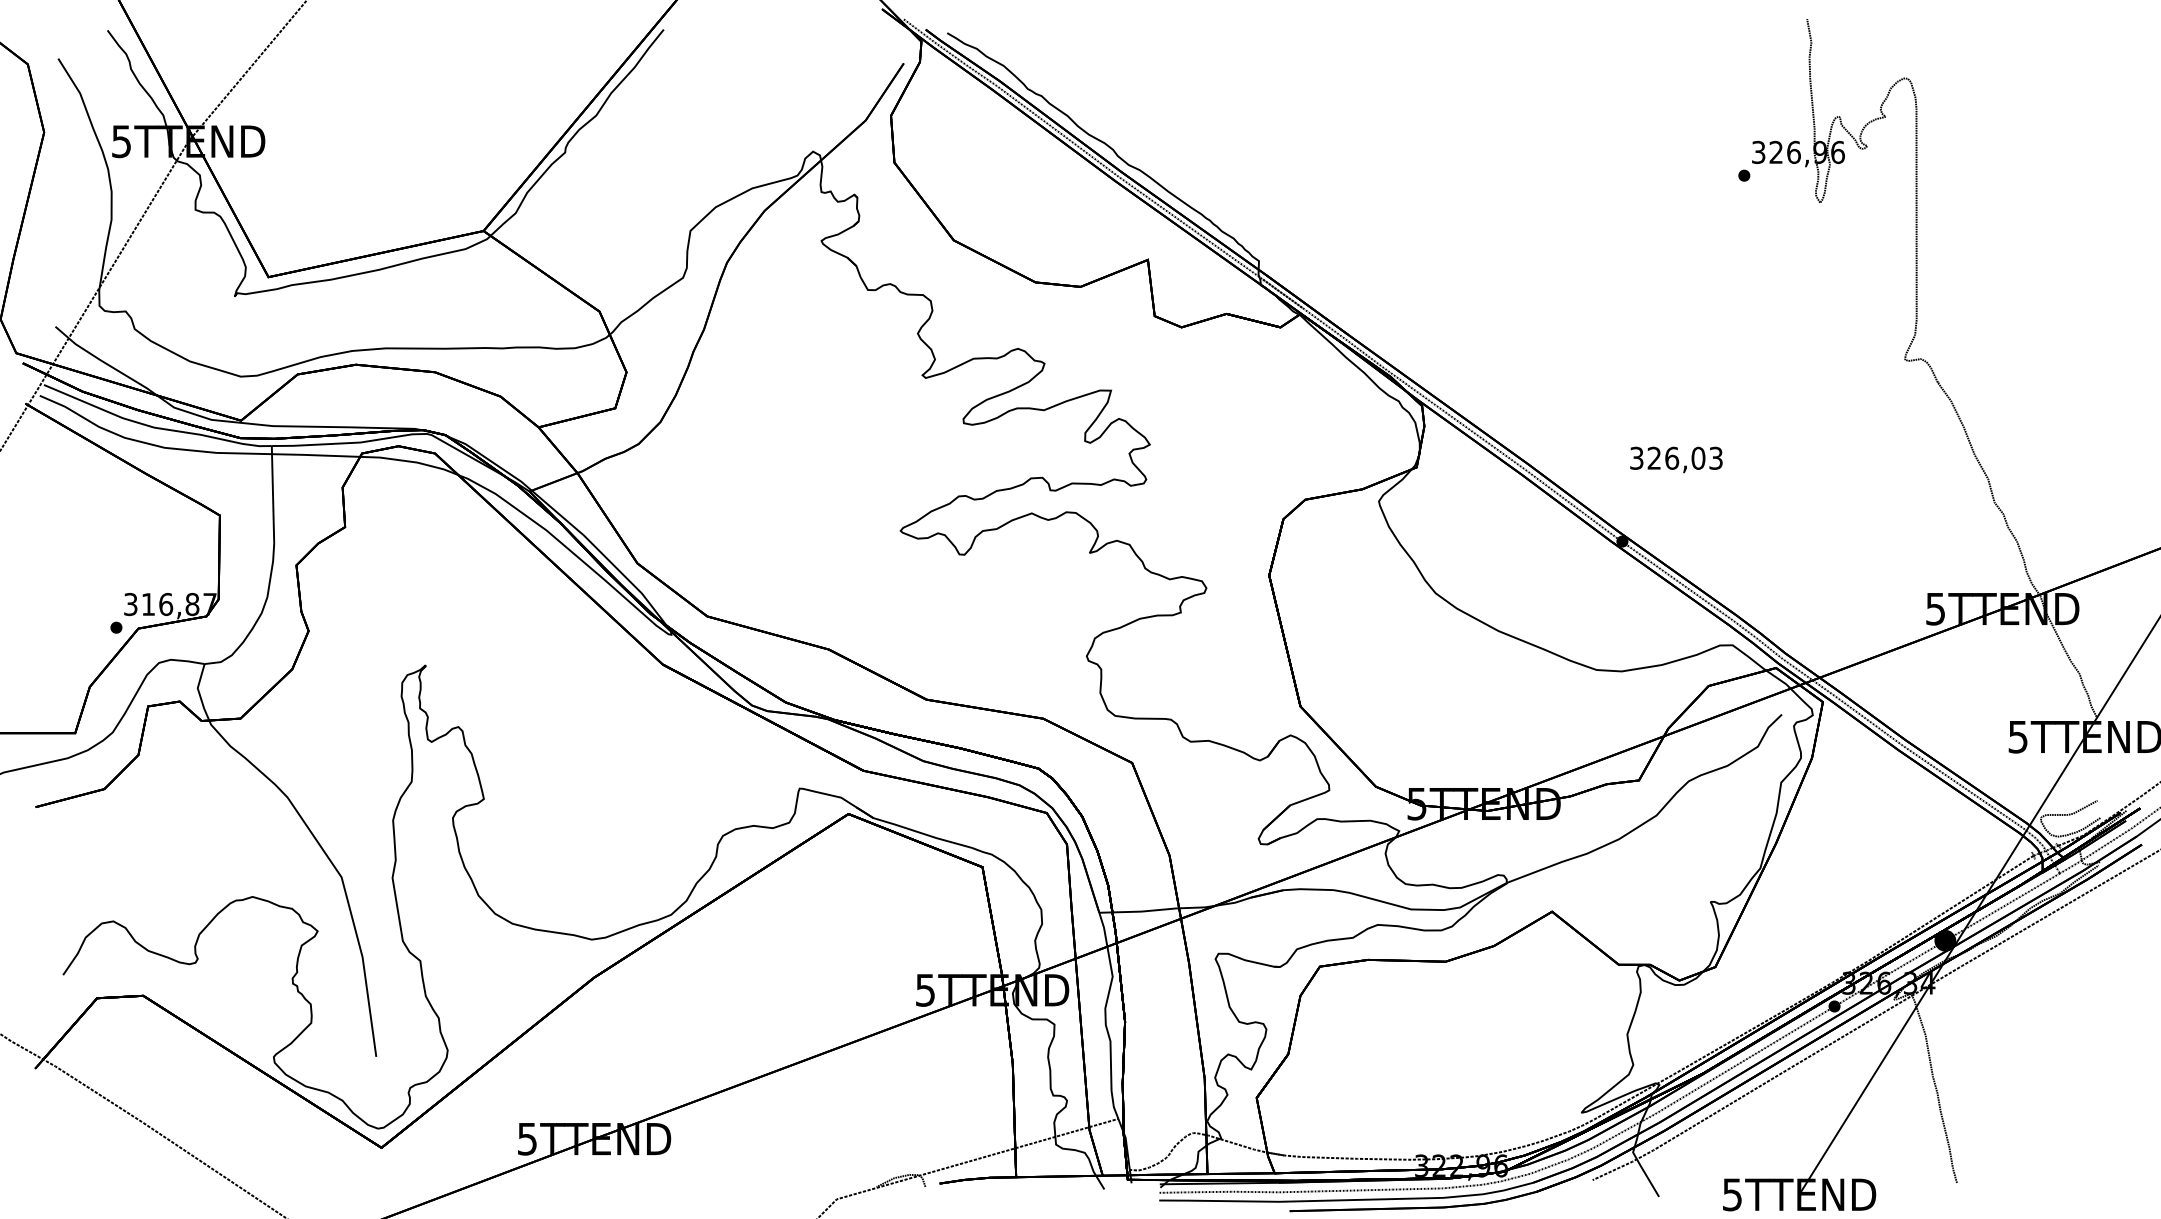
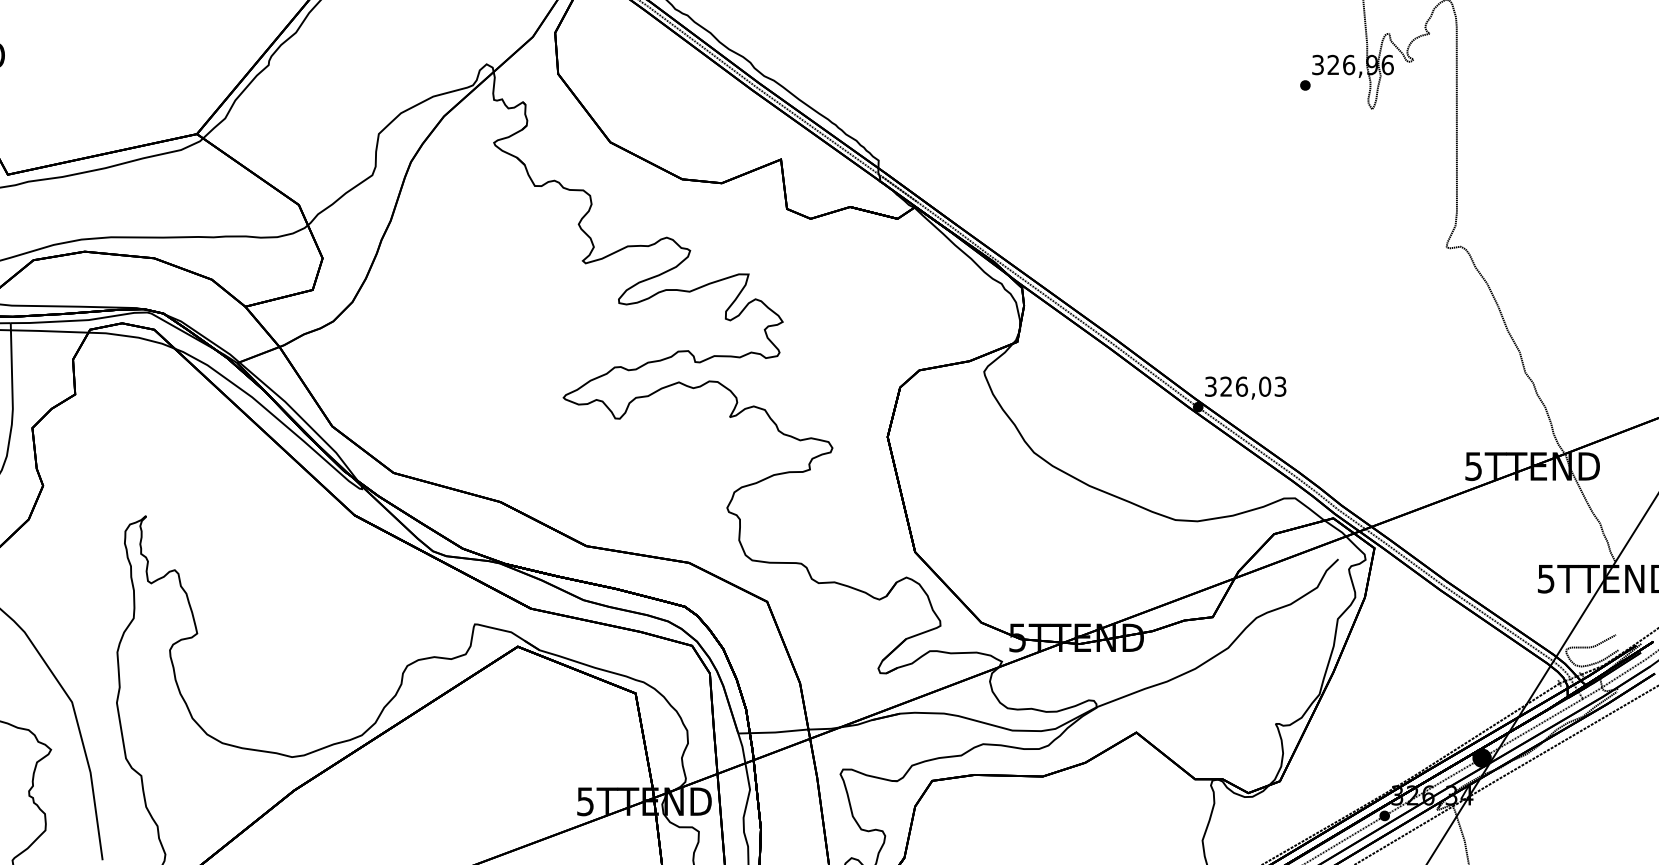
text: (1676, 459) -> (1245, 387), moved

